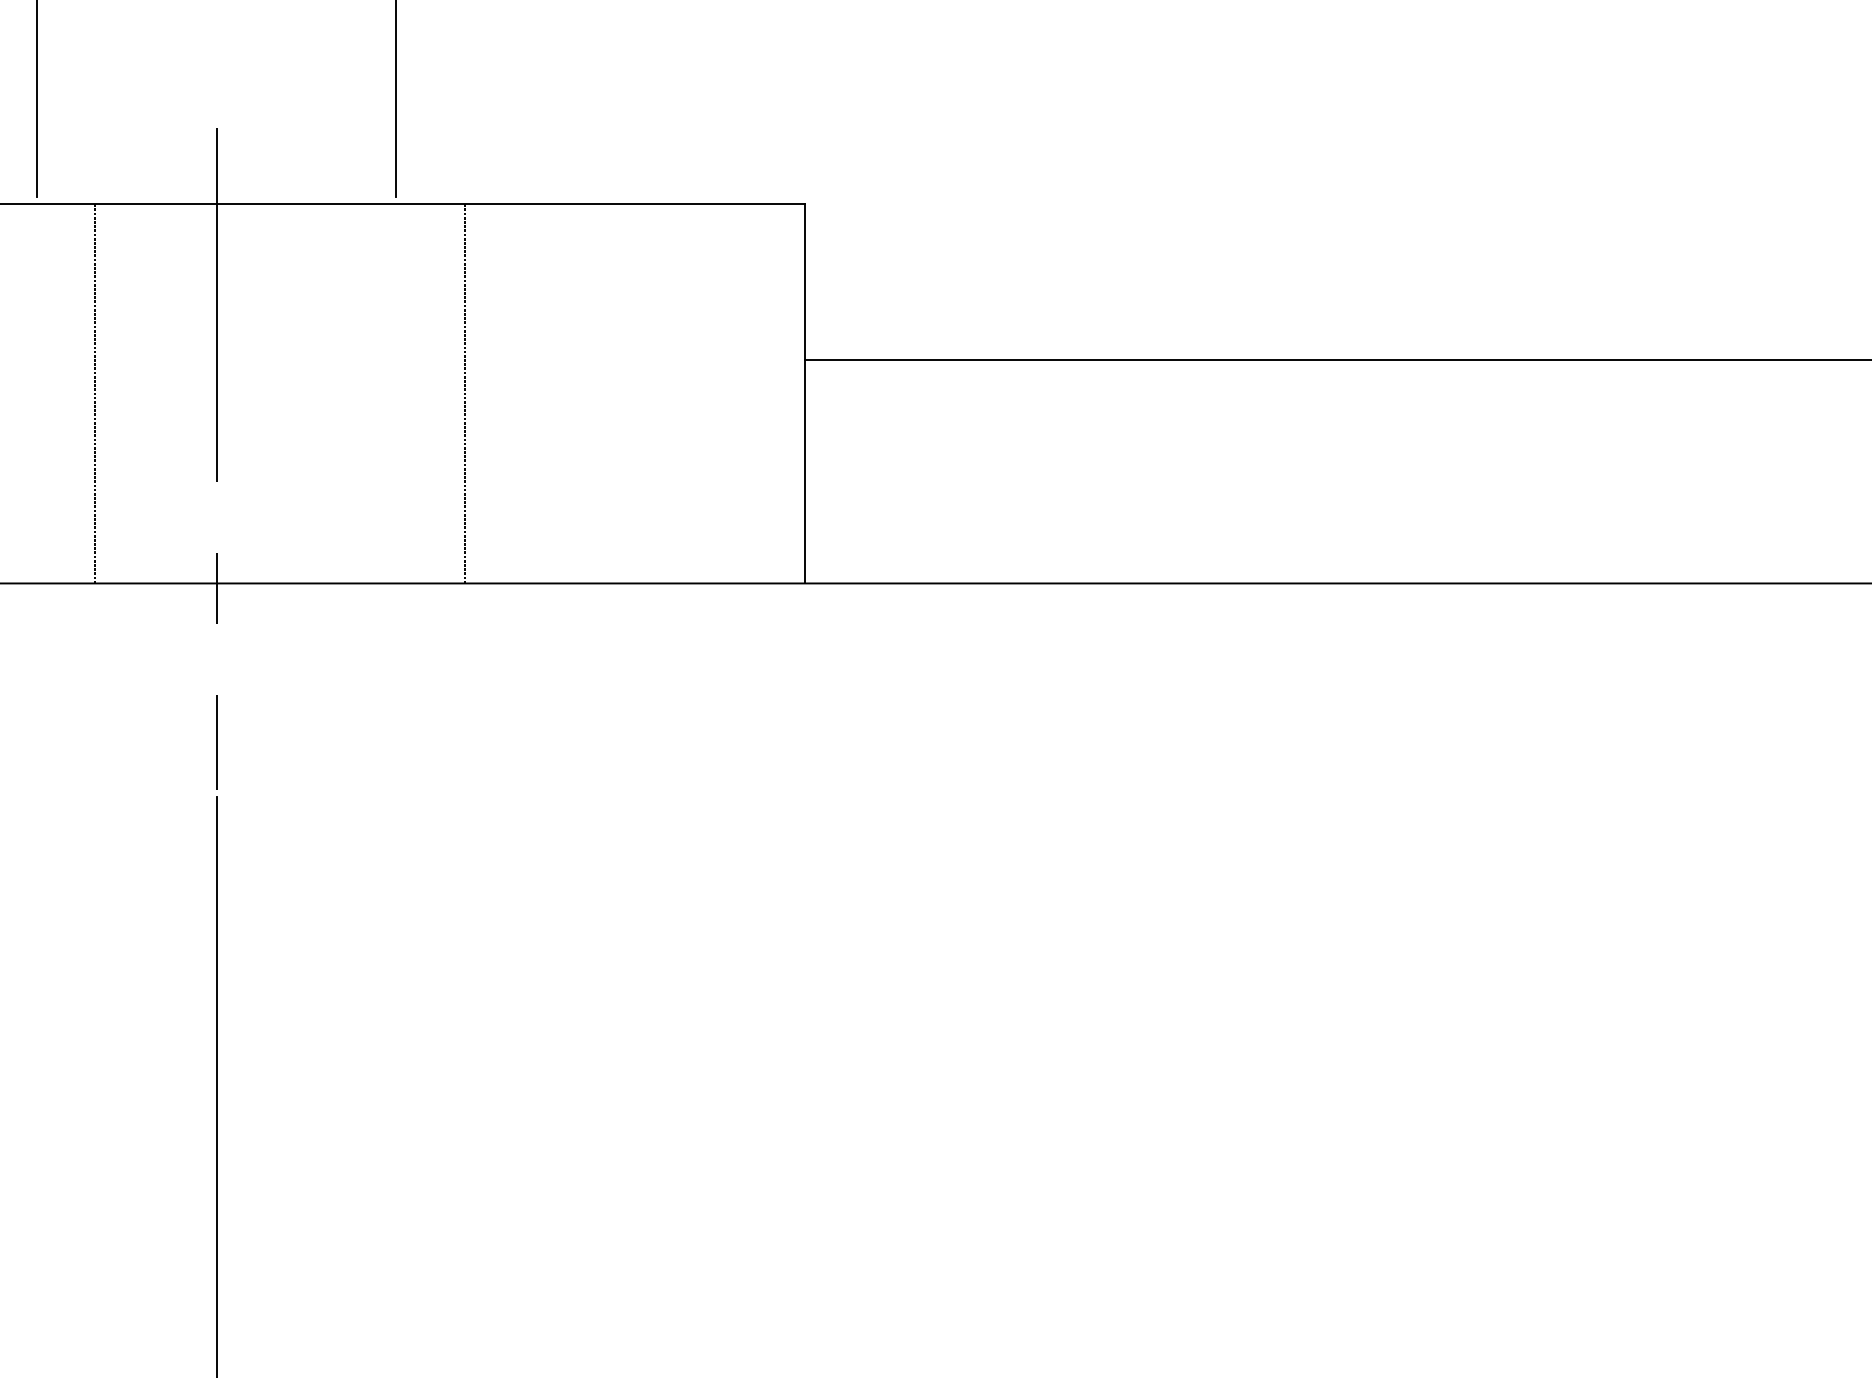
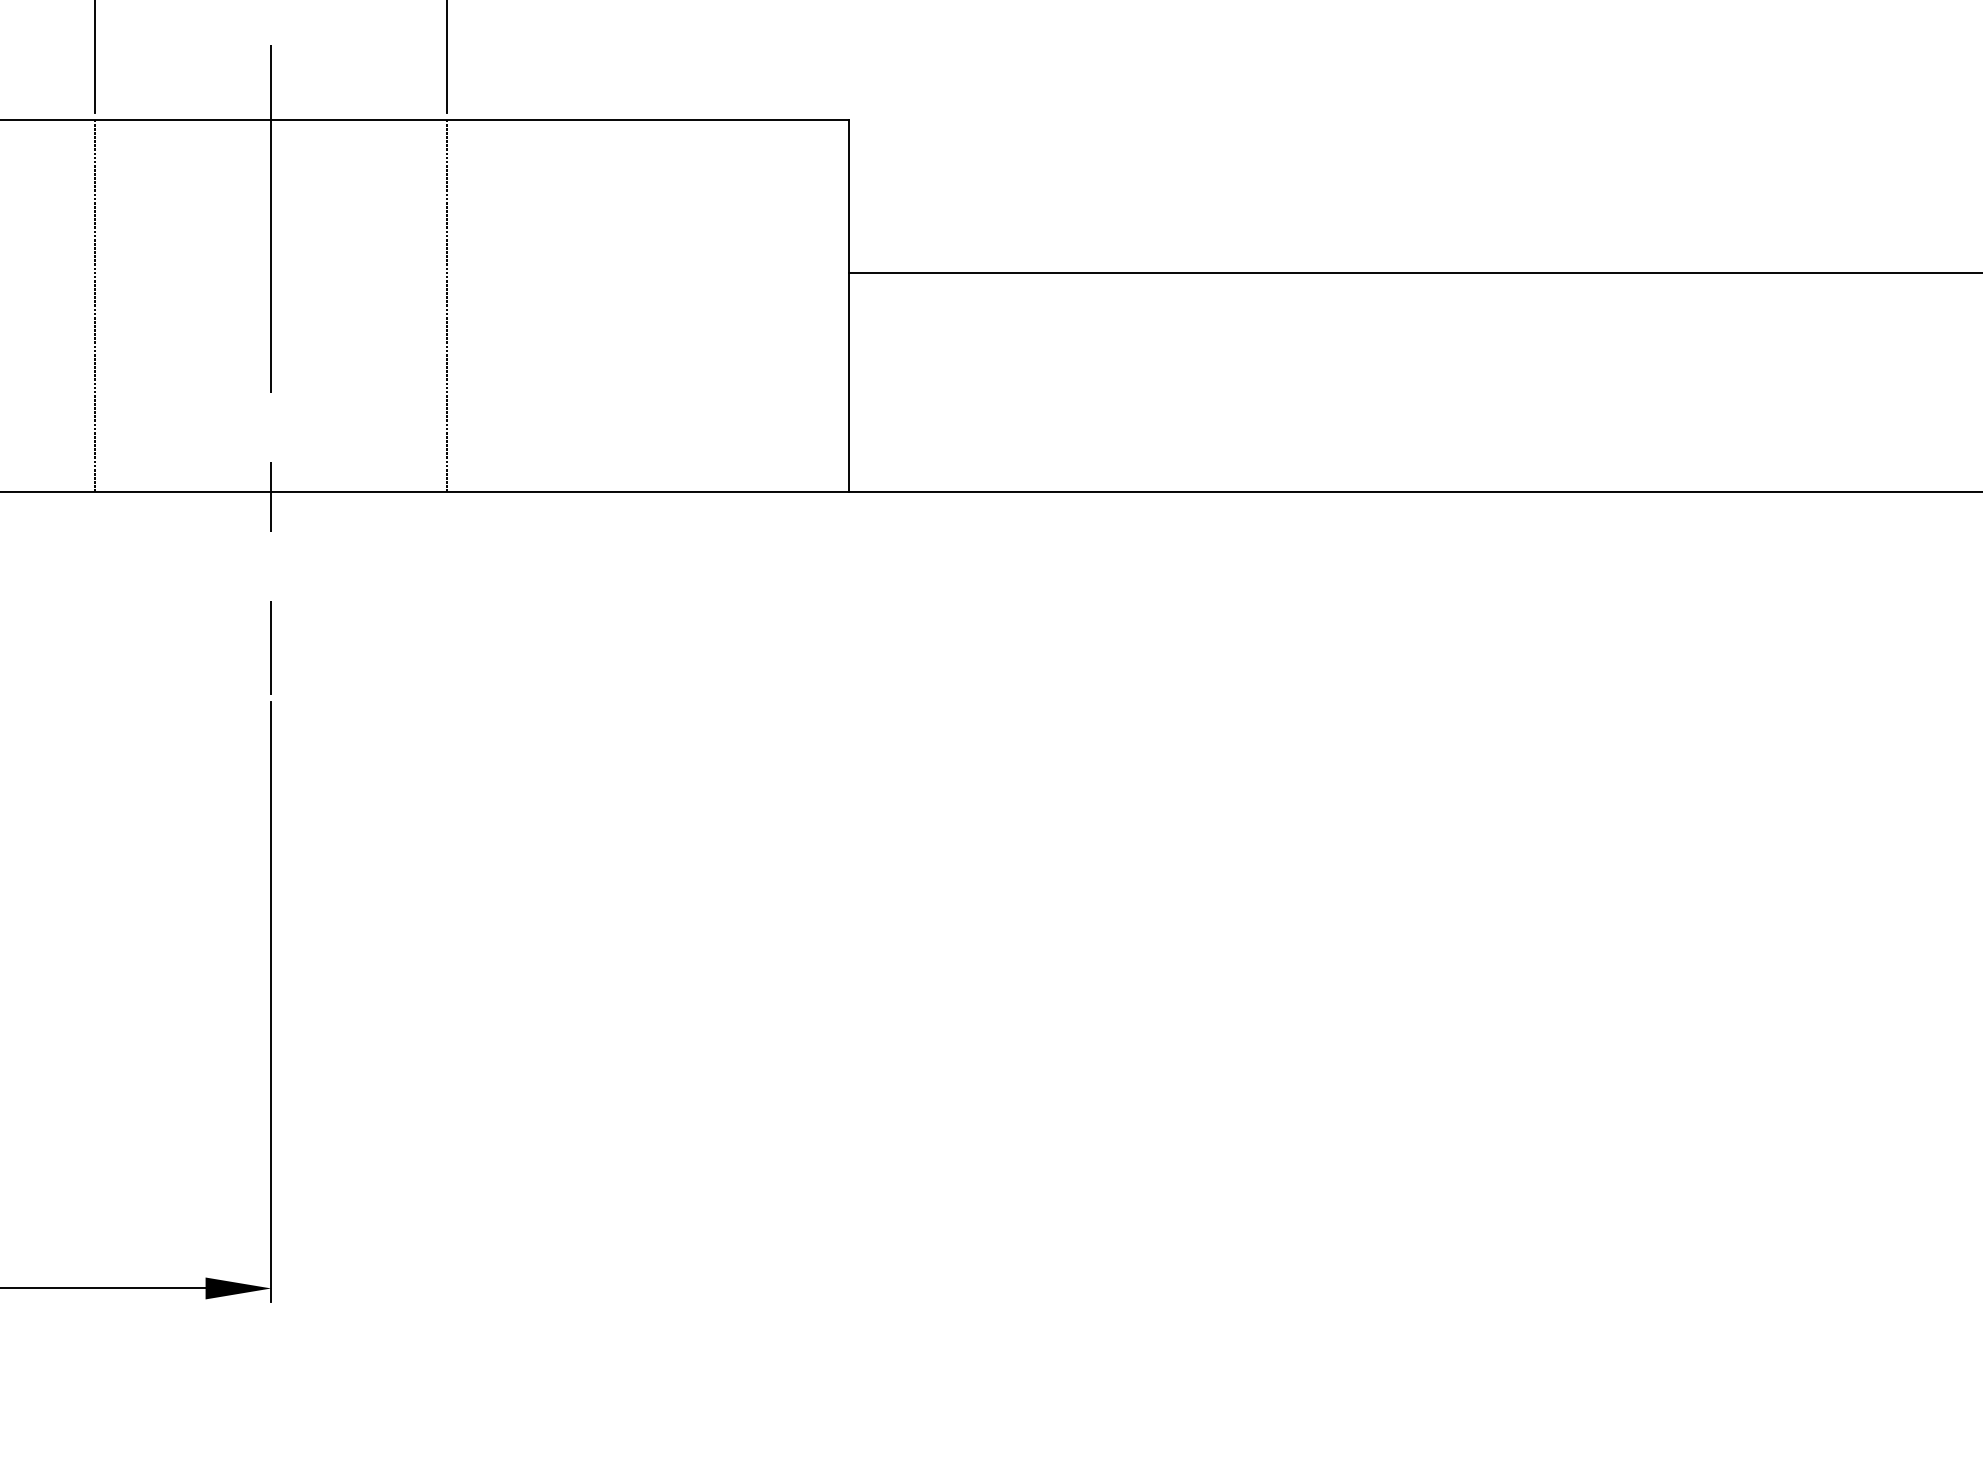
line: (95, 393) -> (95, 305), moved
line: (465, 393) -> (447, 305), moved

